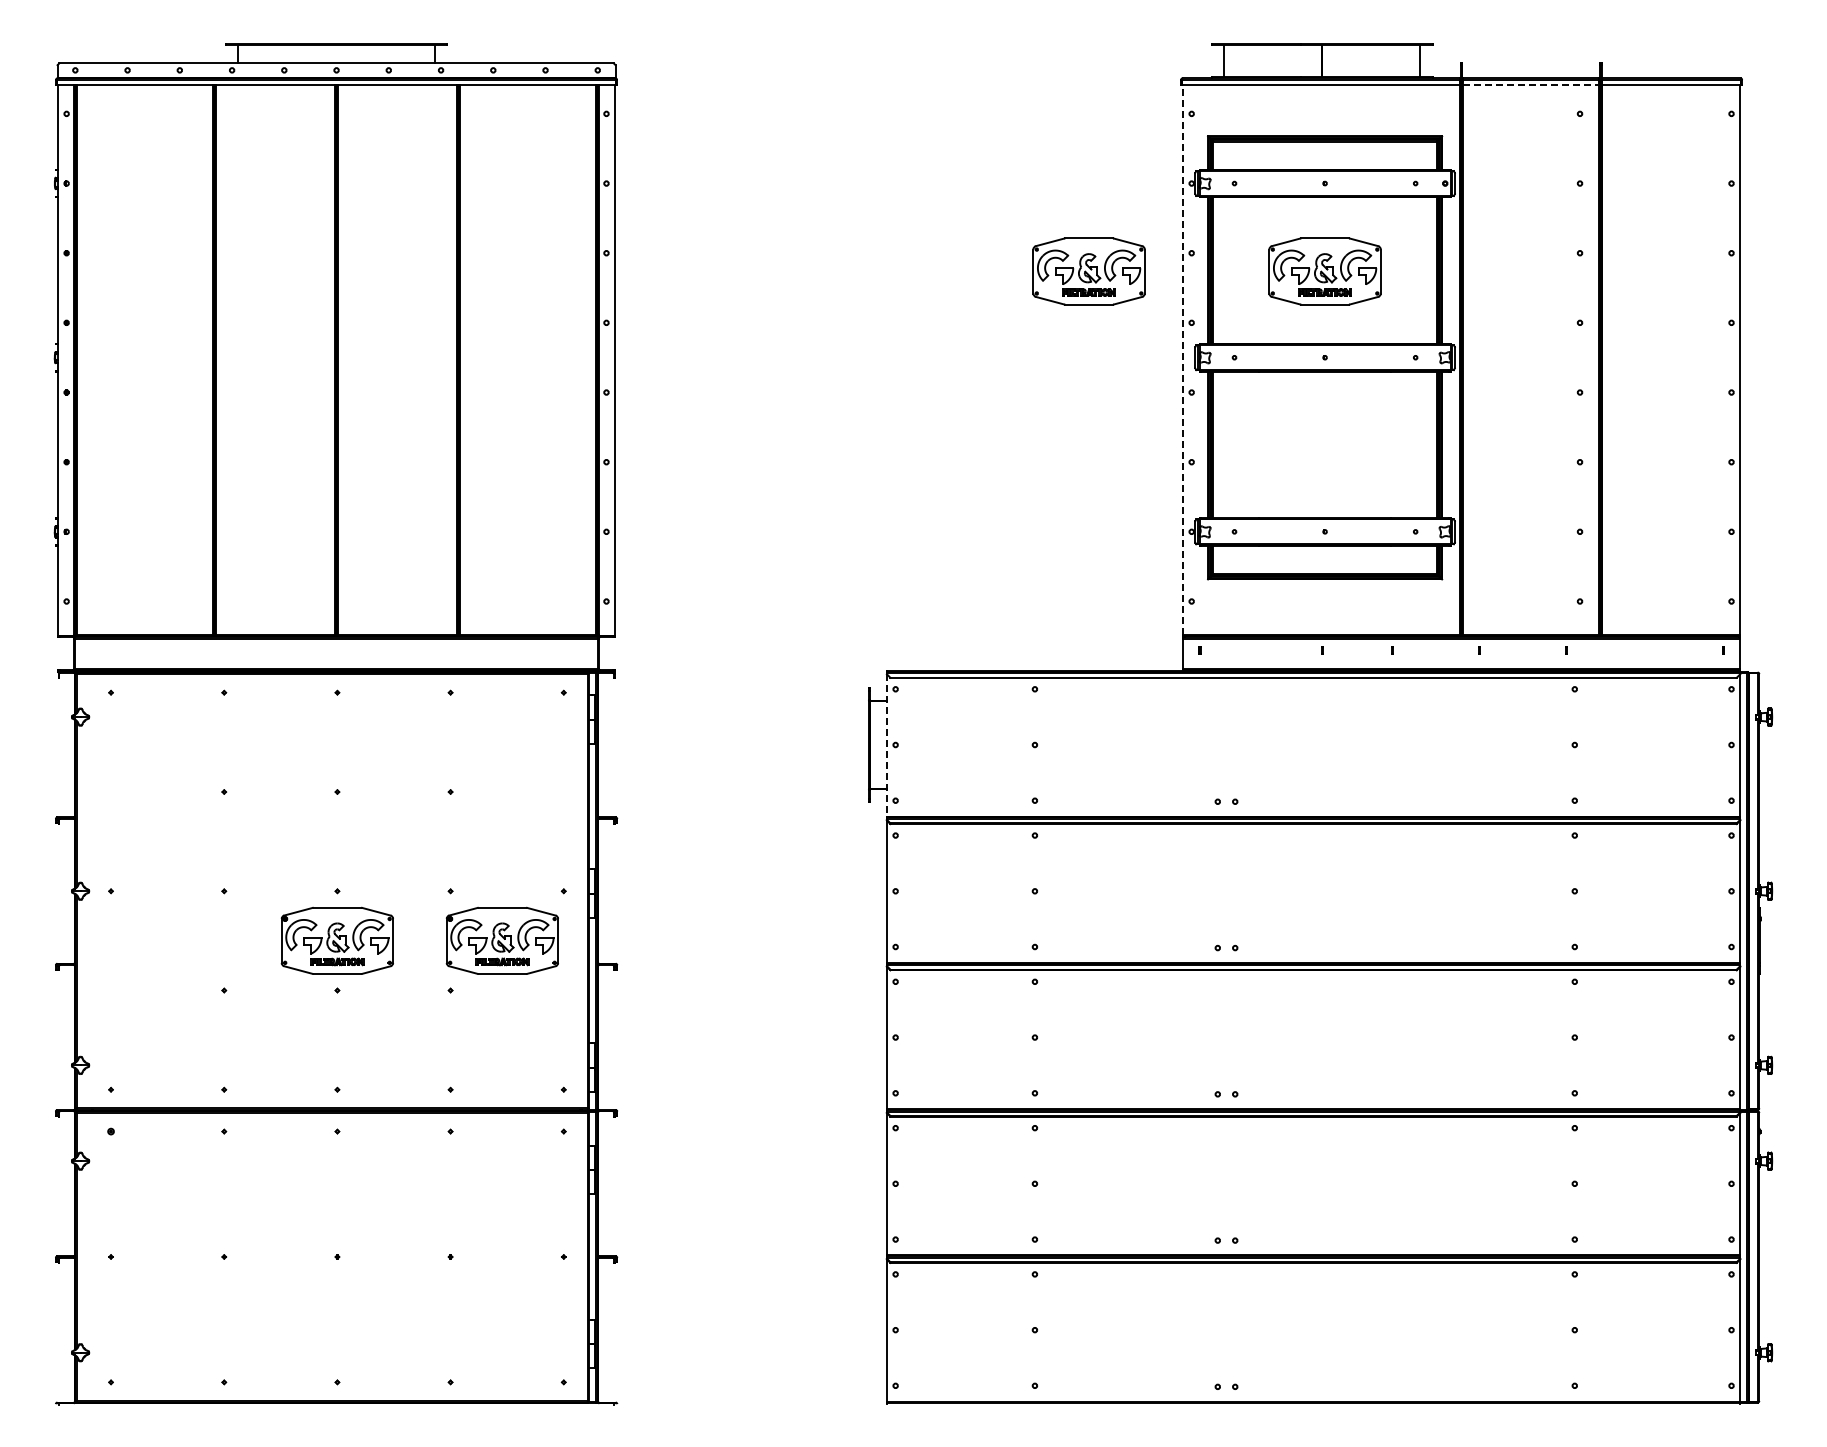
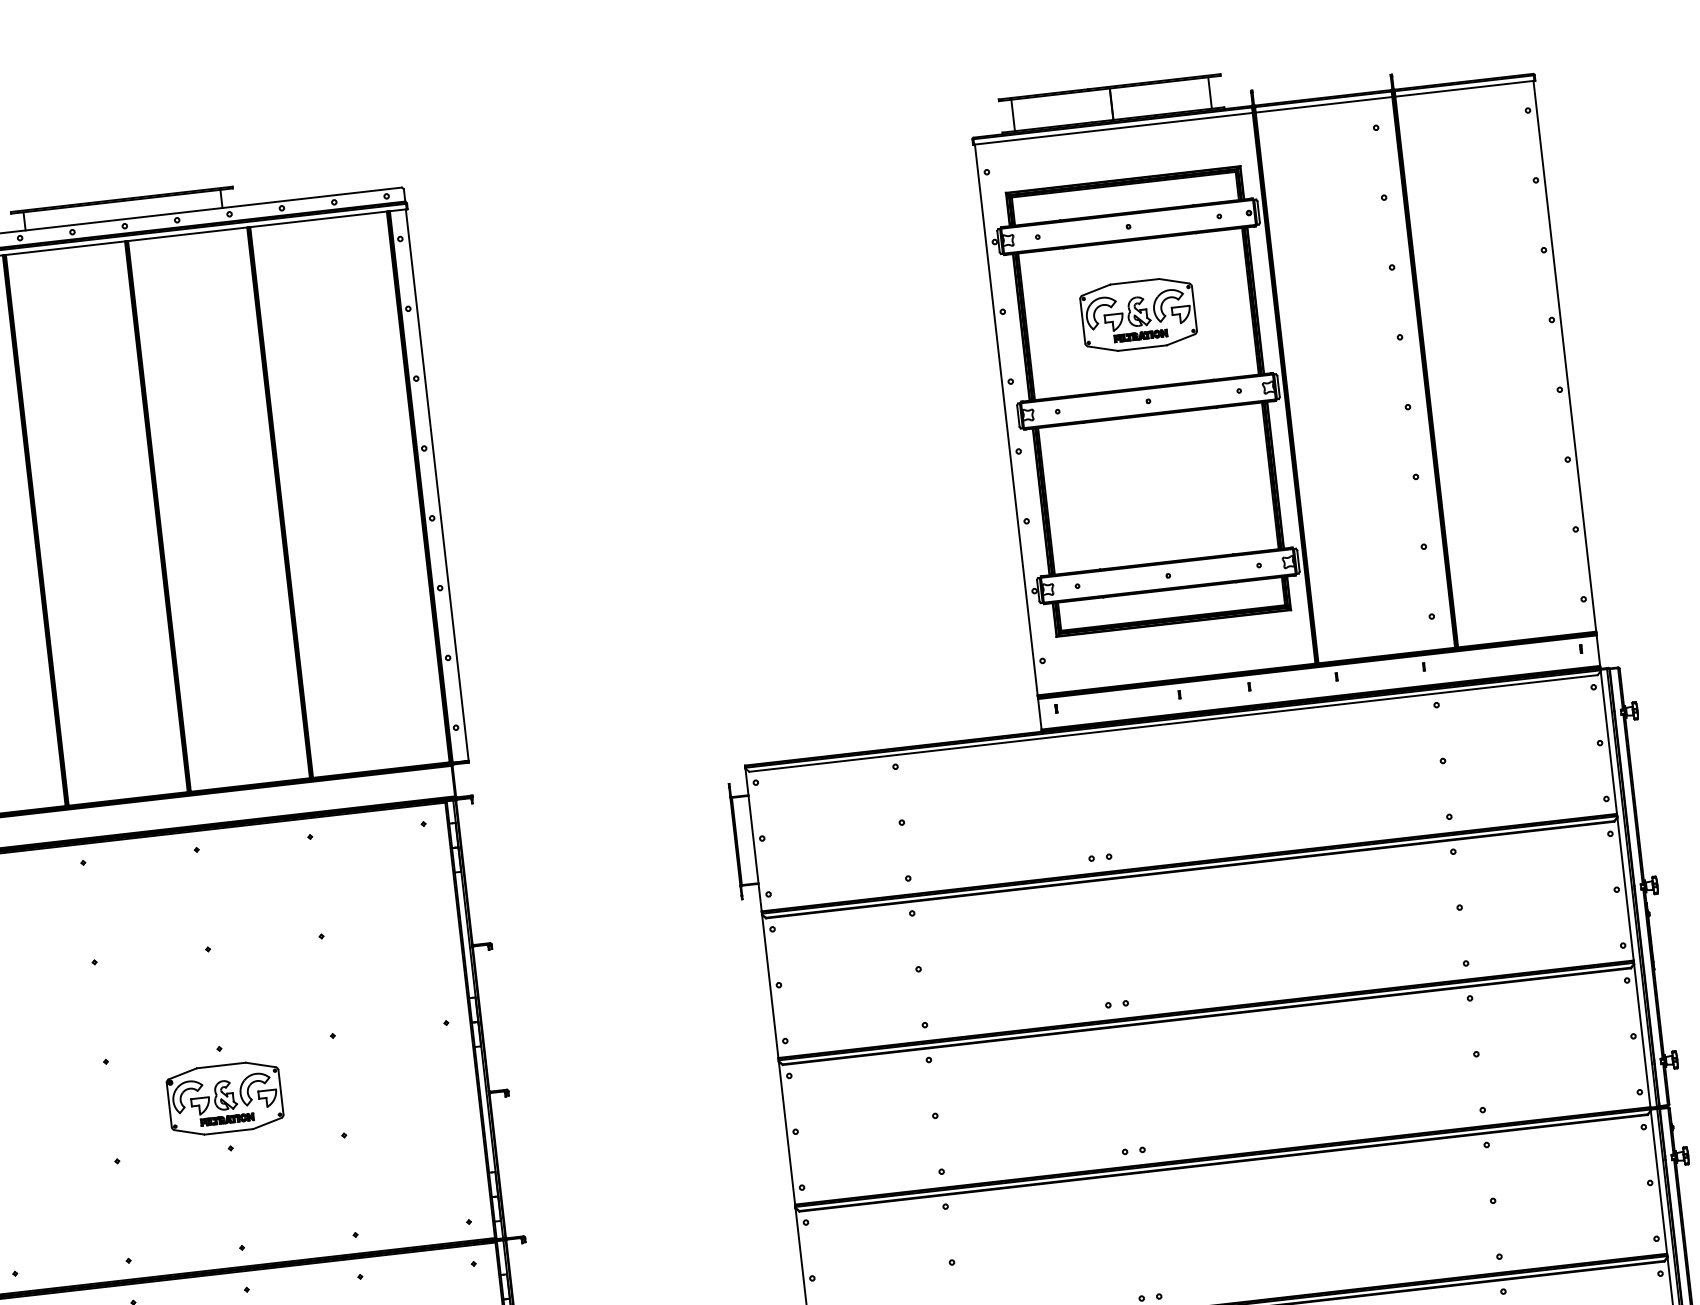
line: (1531, 85) -> (1324, 104), dashed -> solid
part: (1088, 271) -> (901, 341), removed
line: (1182, 360) -> (1005, 420), dashed -> solid
line: (886, 745) -> (753, 840), dashed -> solid
part: (501, 940) -> (389, 1079), removed

